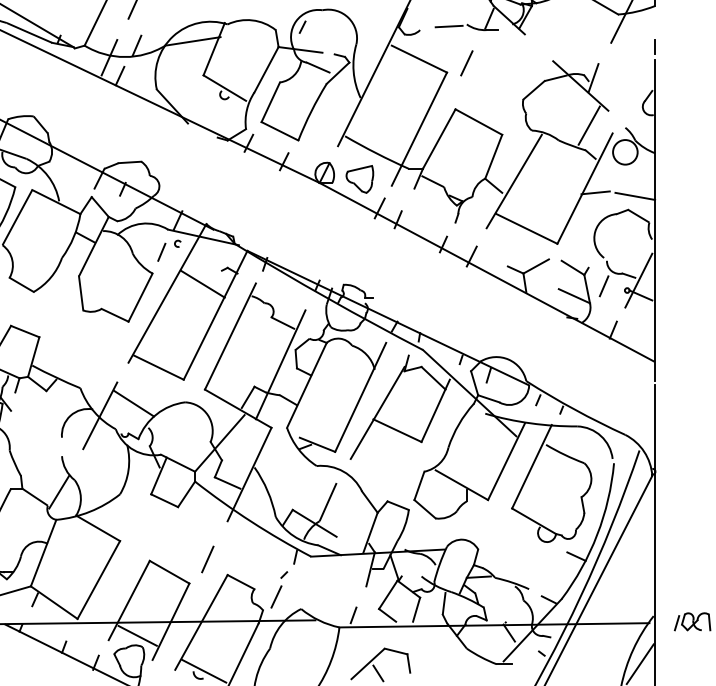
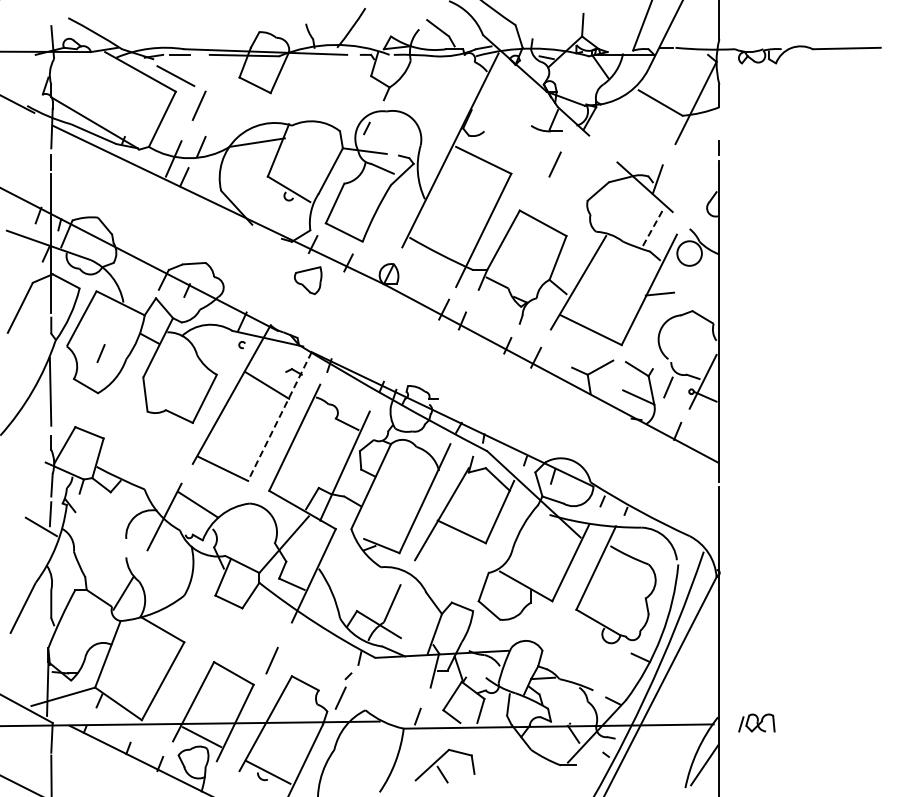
line: (449, 26) -> (513, 127), removed
line: (466, 63) -> (554, 164), moved
line: (589, 125) -> (653, 226), solid -> dashed
part: (360, 179) -> (308, 280), moved
line: (635, 196) -> (699, 297), removed
line: (161, 252) -> (100, 353), moved
line: (215, 315) -> (279, 416), solid -> dashed

